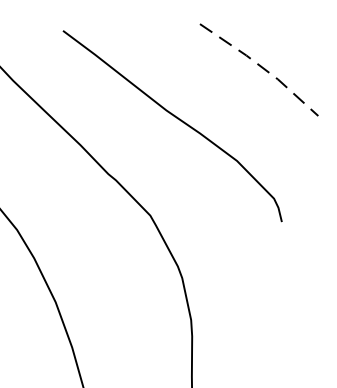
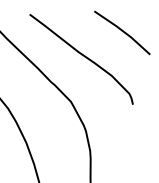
line: (261, 66) -> (123, 31), dashed -> solid

